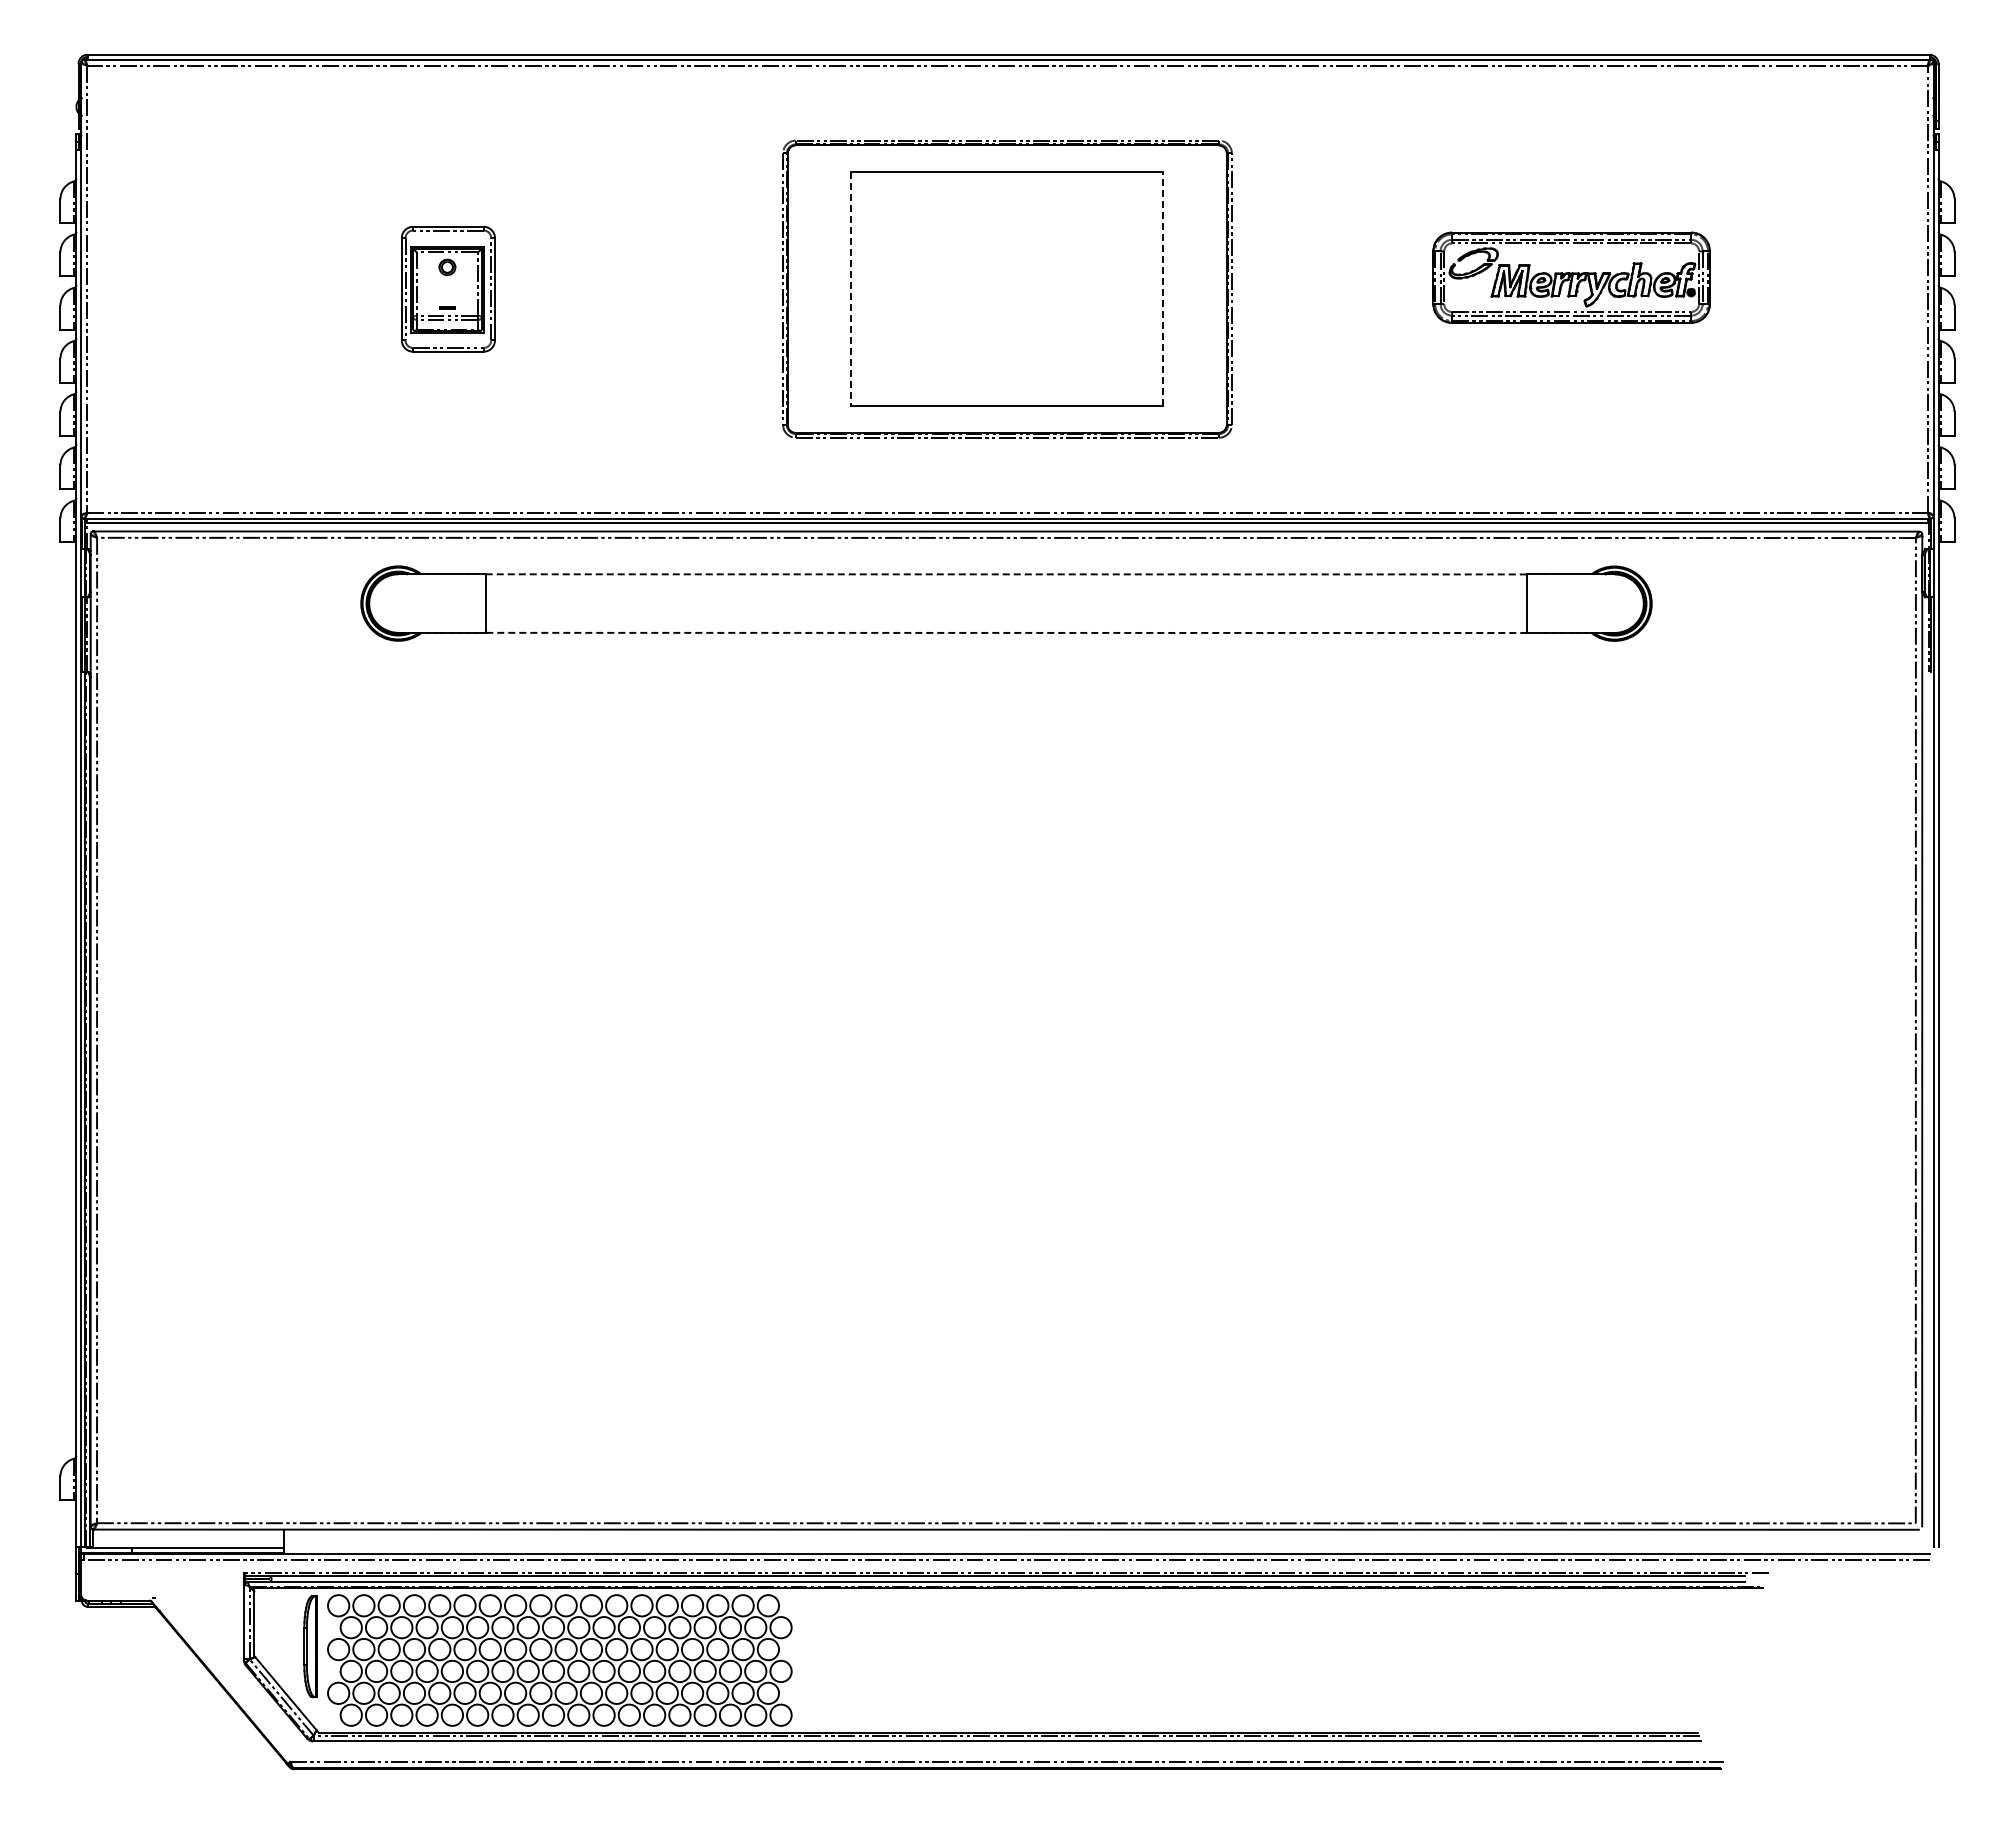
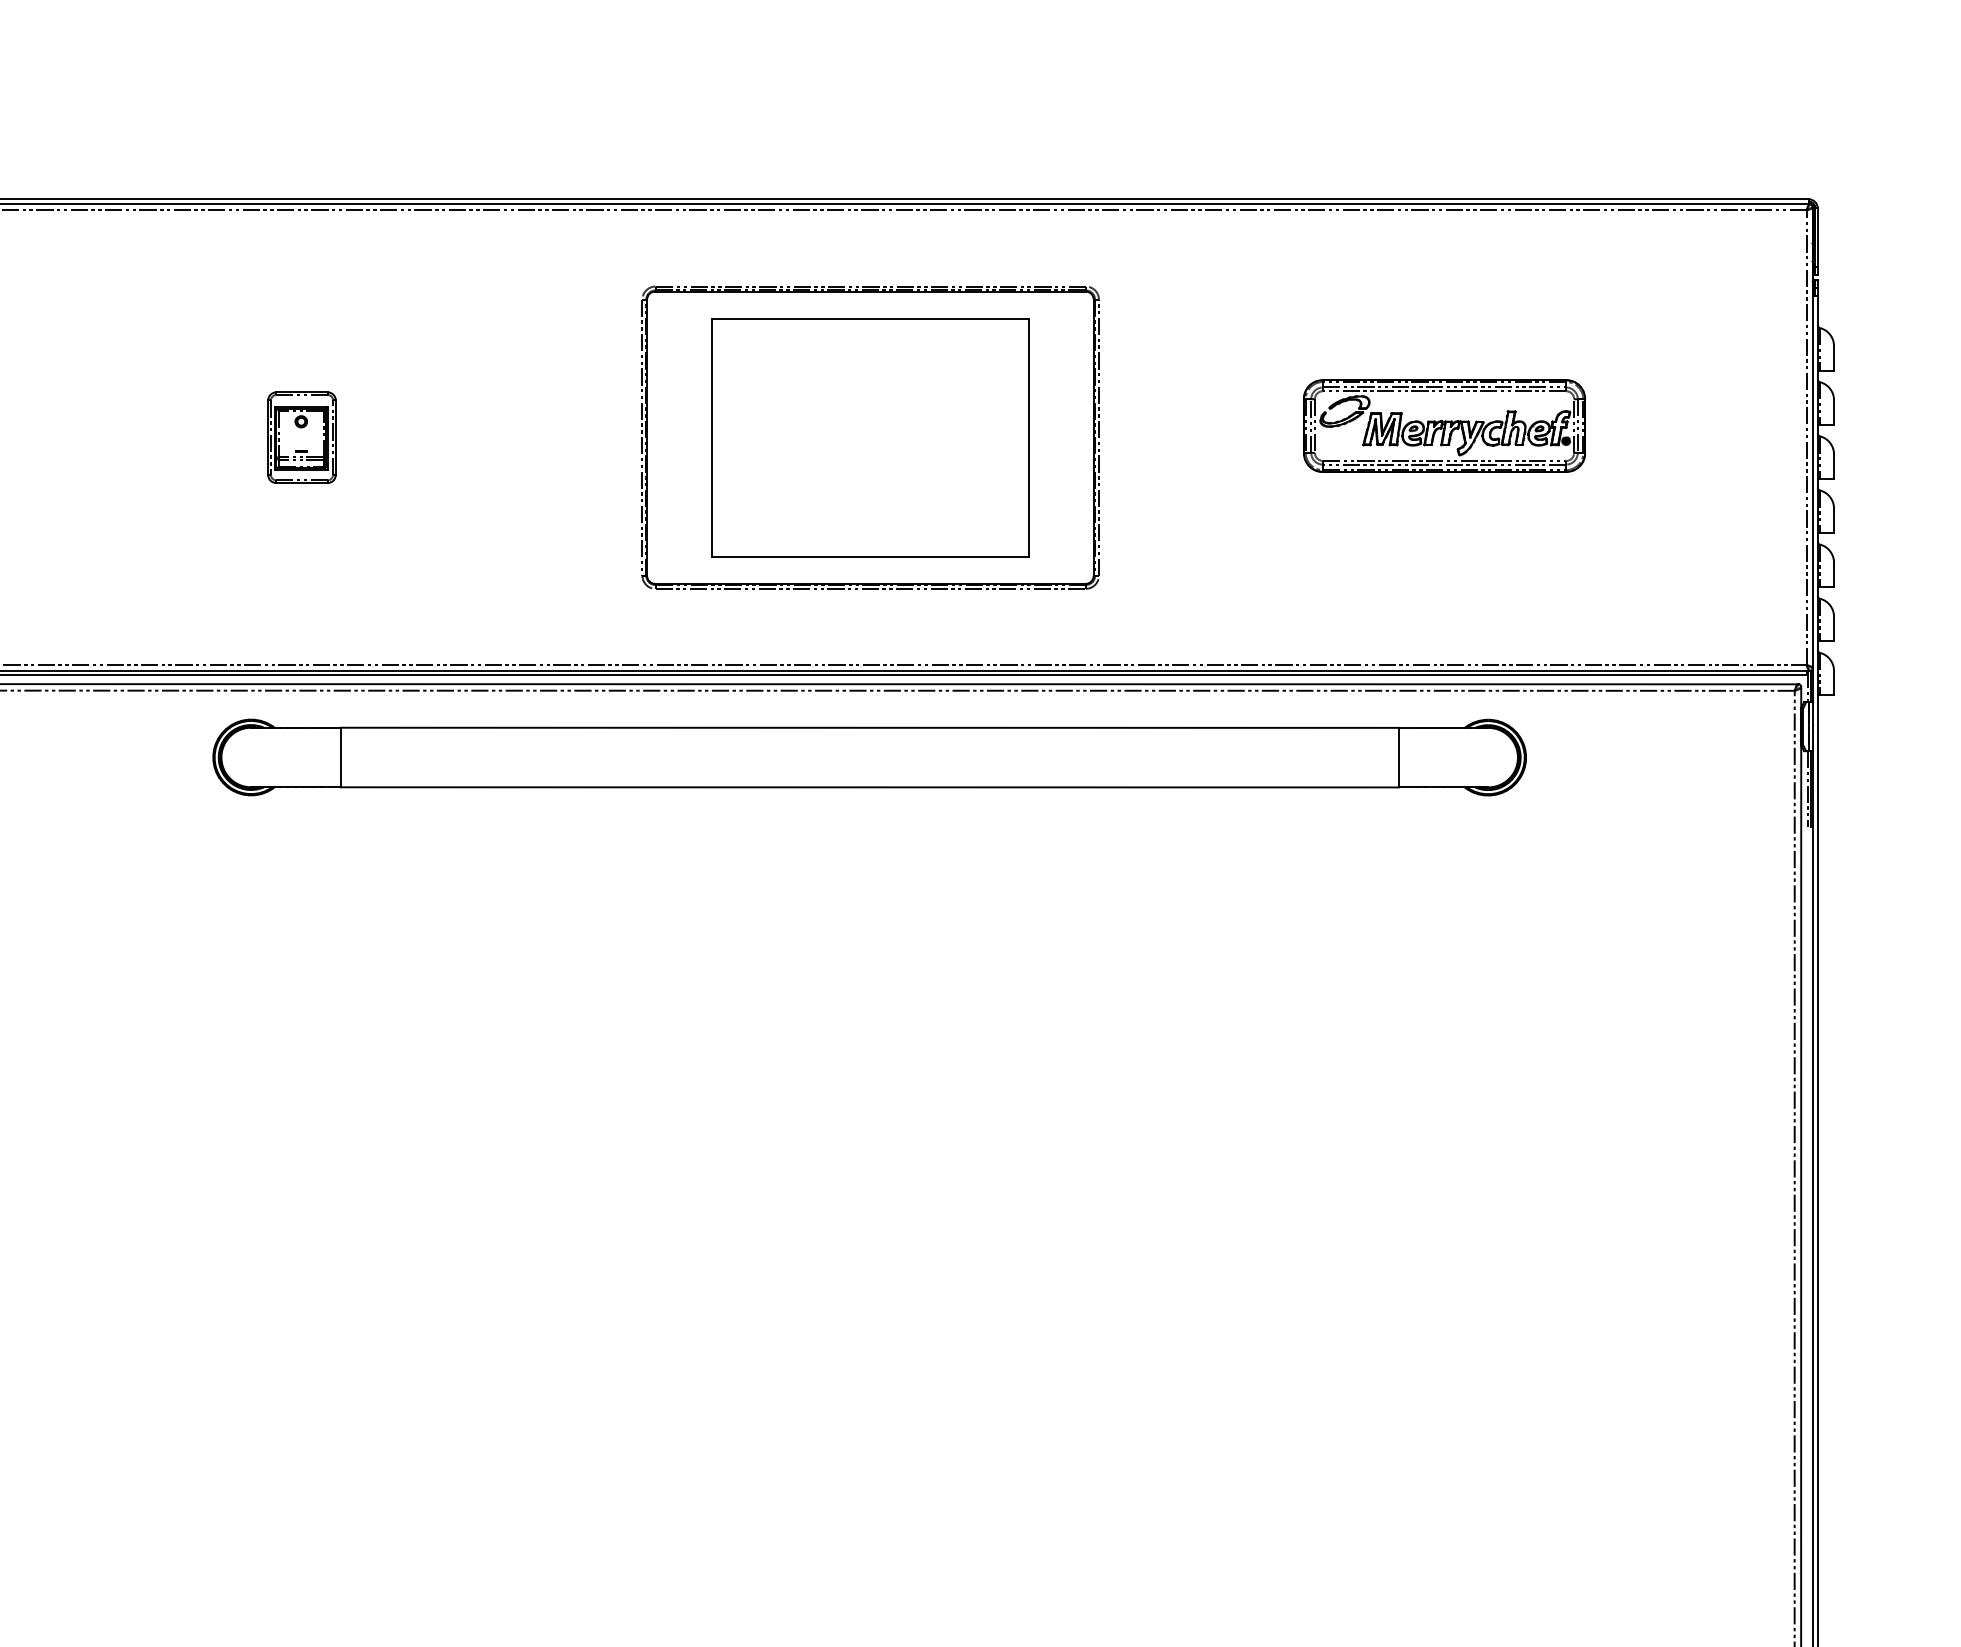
part: (448, 288) -> (302, 437), size x0.71
line: (1163, 288) -> (1029, 437), dashed -> solid
line: (851, 289) -> (712, 438), dashed -> solid
line: (1006, 574) -> (869, 727), dashed -> solid
line: (1007, 632) -> (870, 786), dashed -> solid

